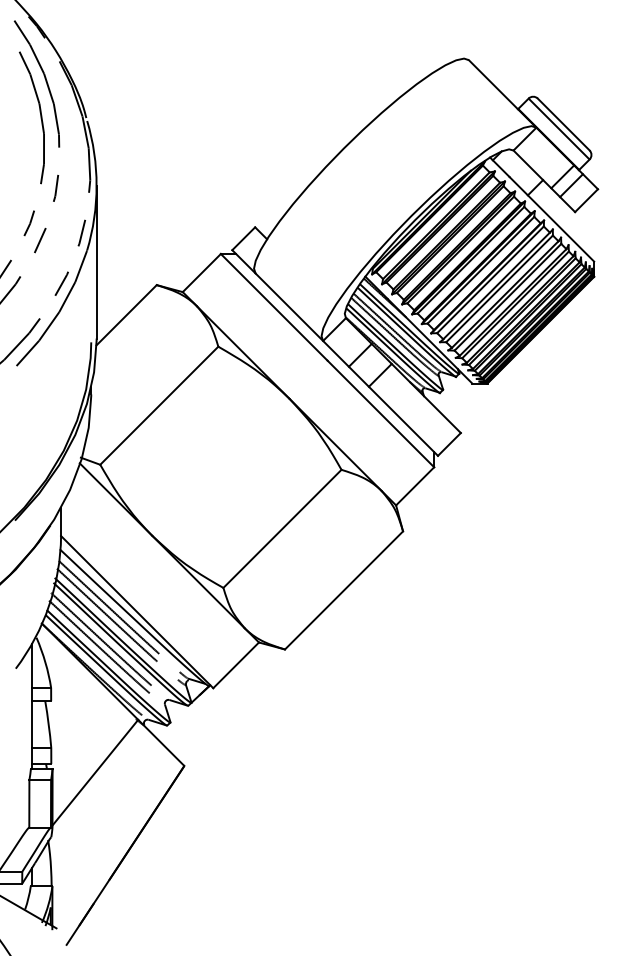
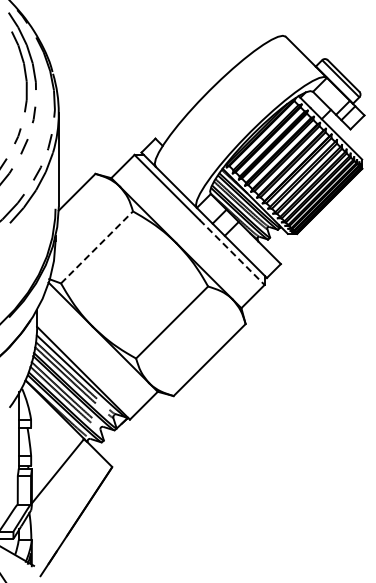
line: (160, 405) -> (97, 247), solid -> dashed
line: (381, 414) -> (232, 252), solid -> dashed

